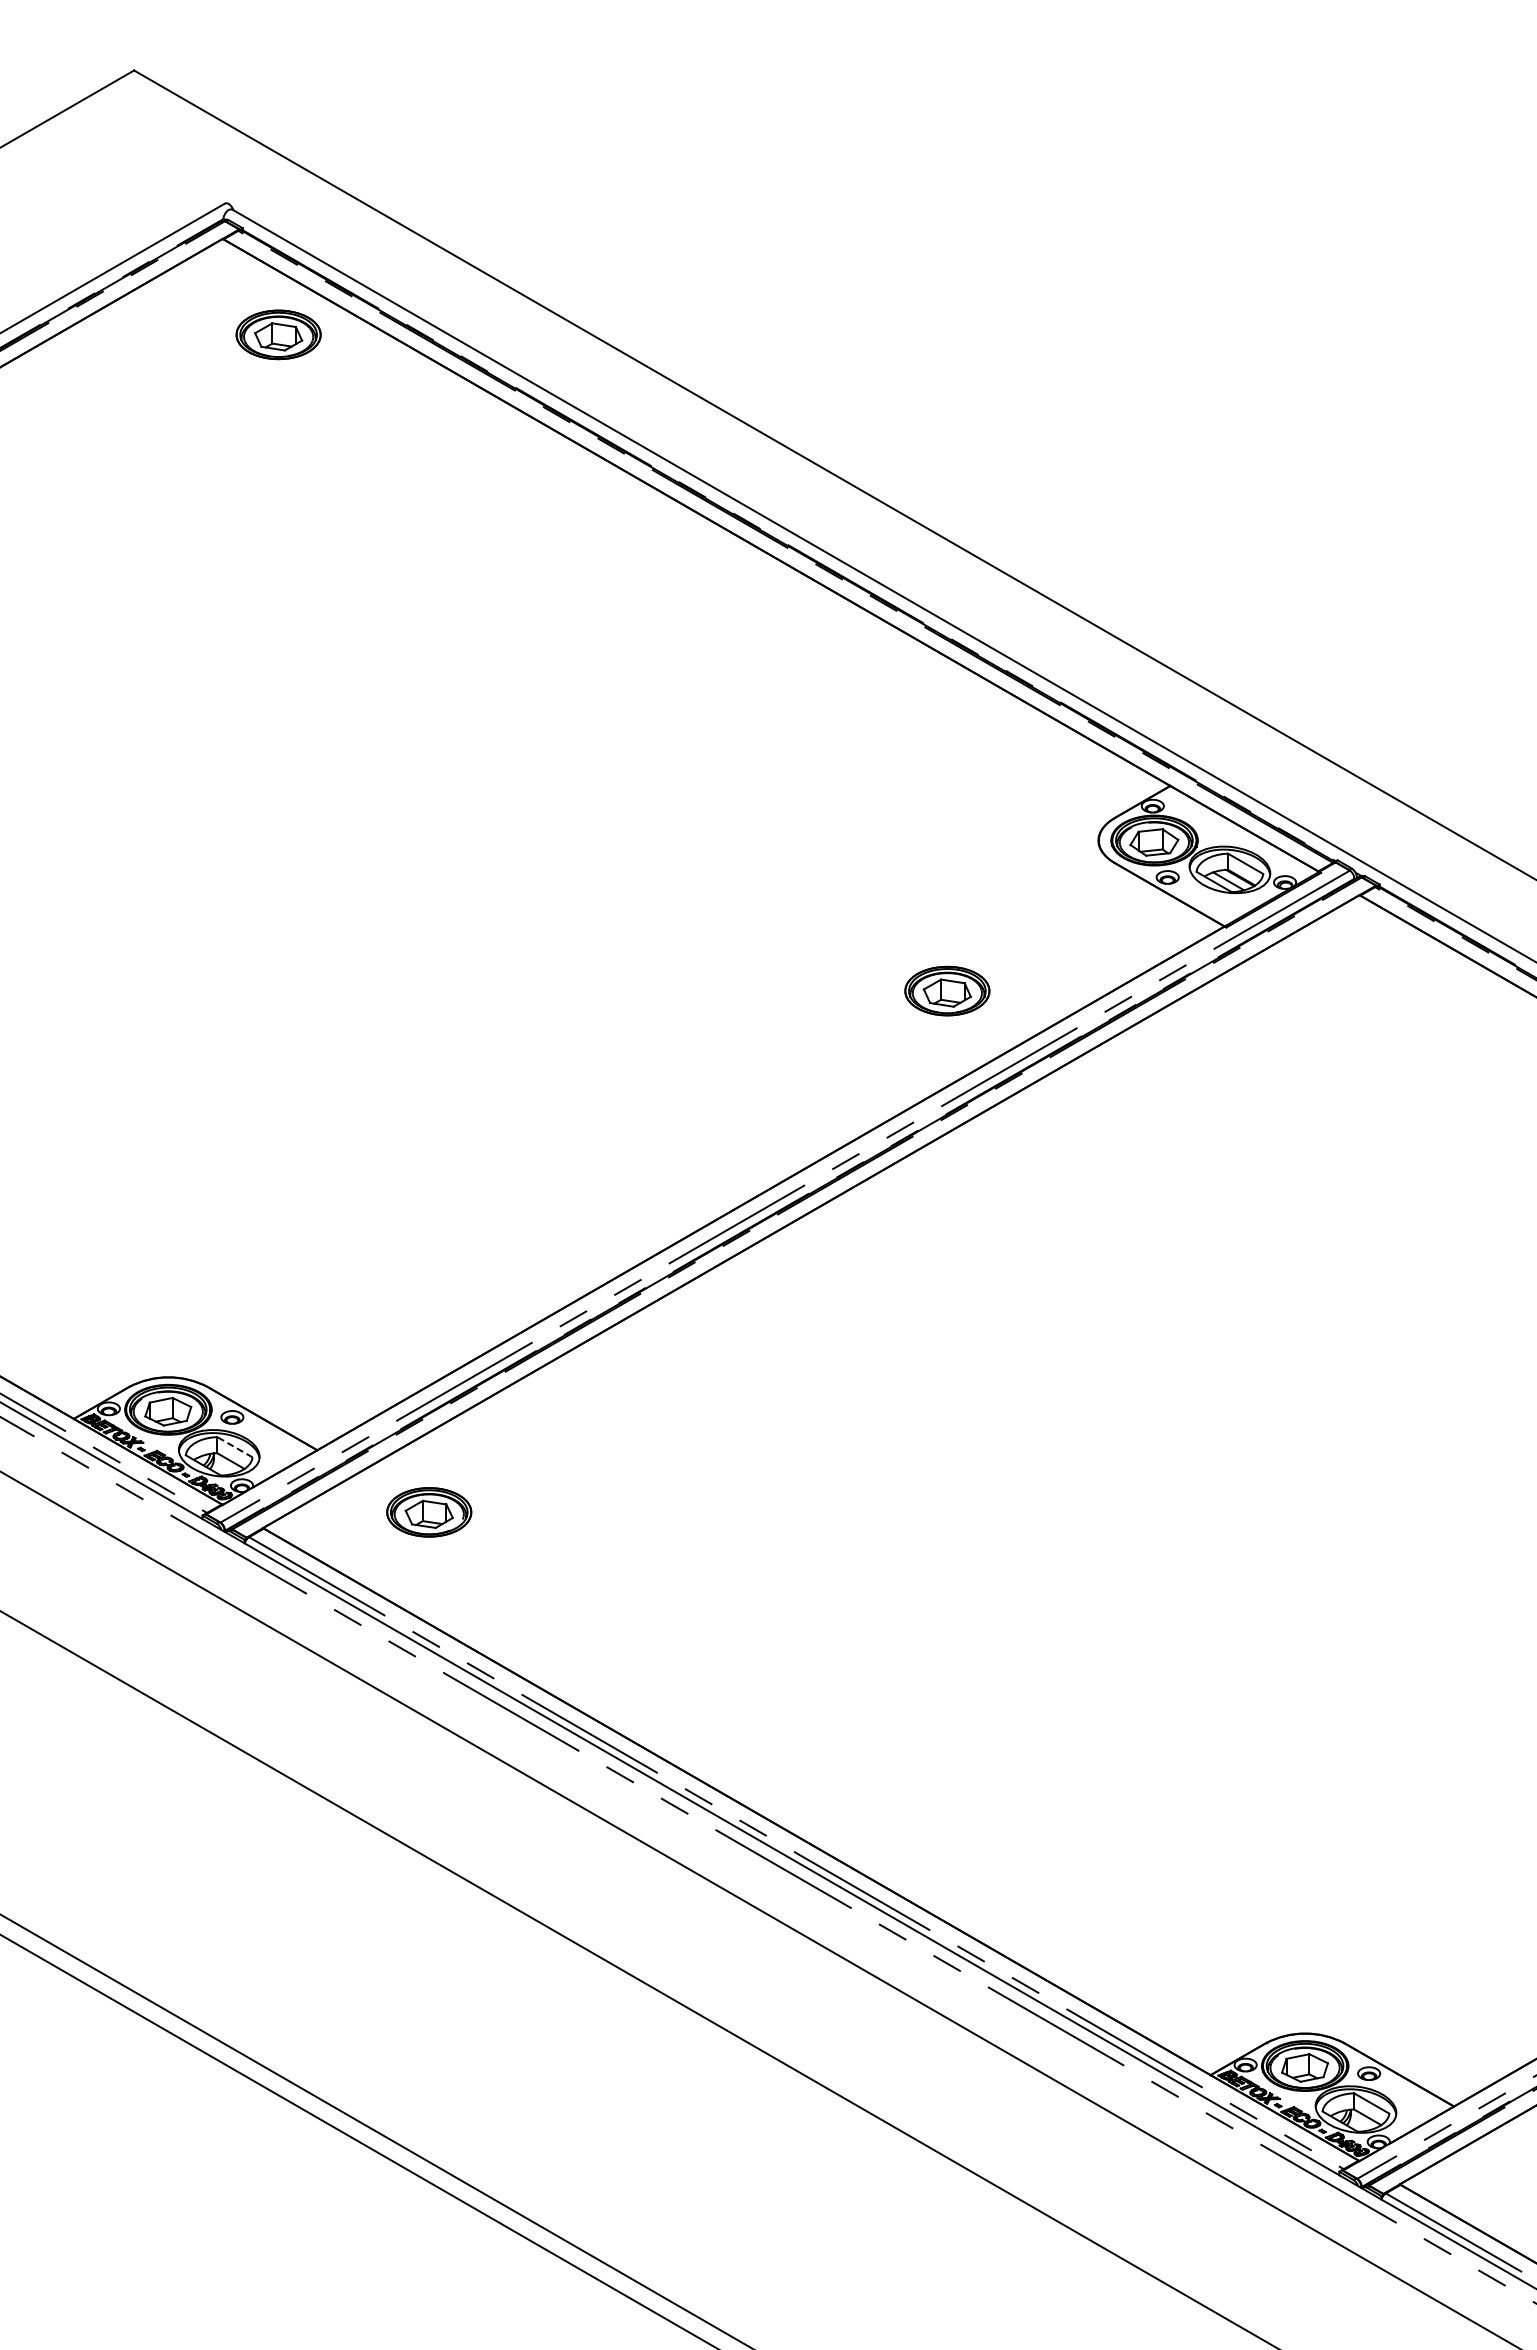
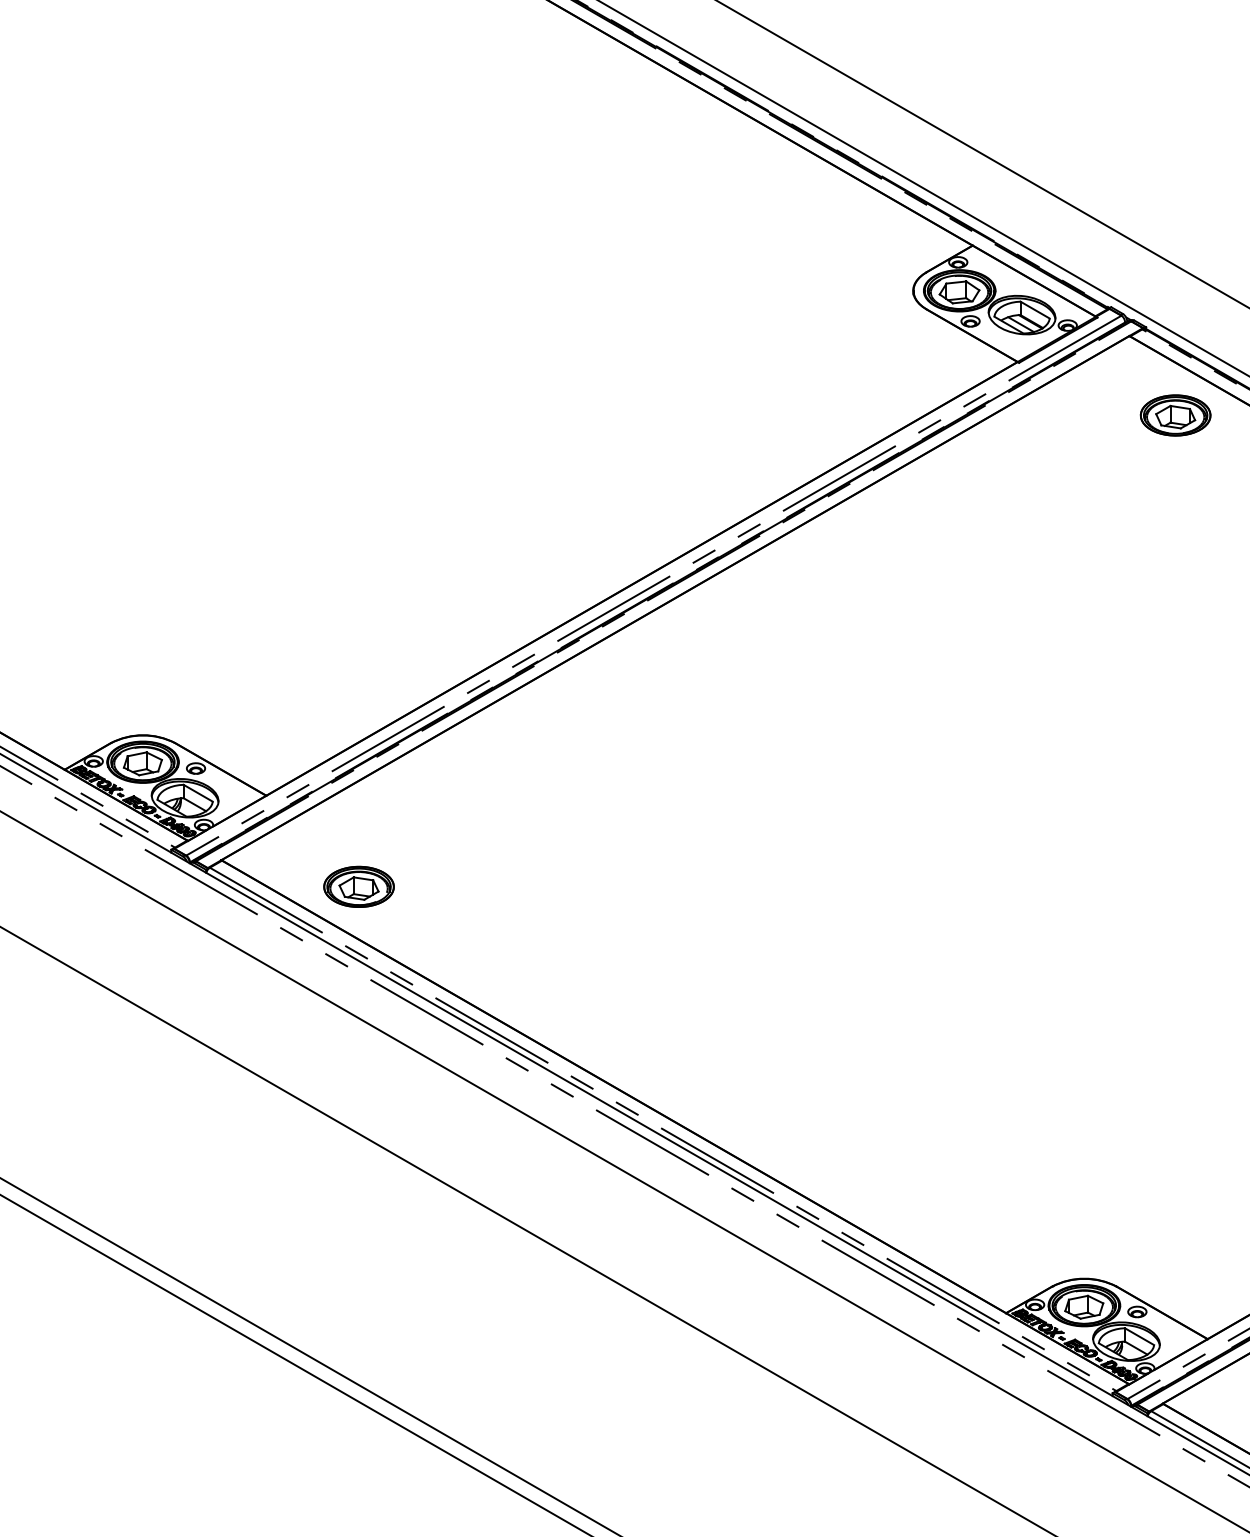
part: (947, 990) -> (1175, 415), moved
line: (234, 1447) -> (197, 793), dashed -> solid
part: (429, 1512) -> (359, 887), moved

